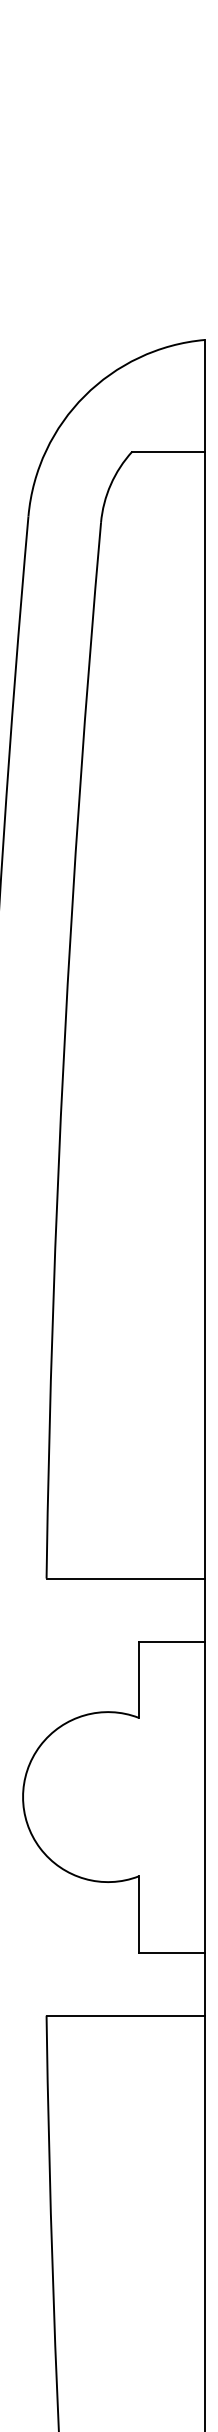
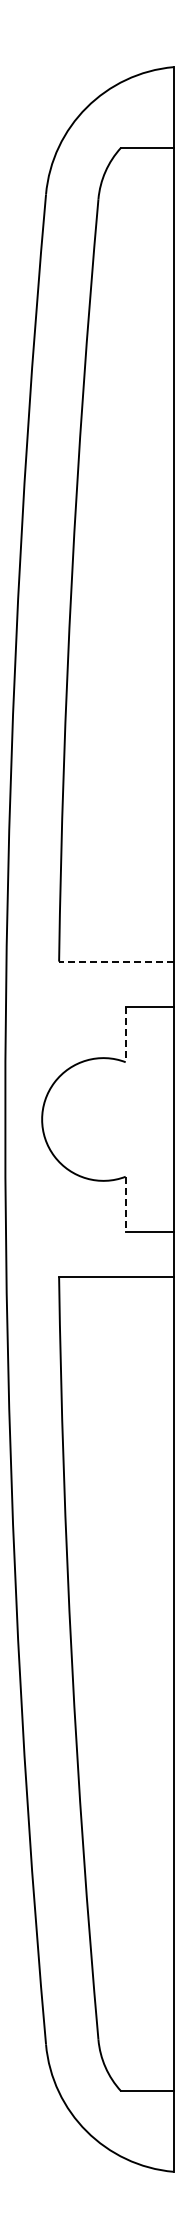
line: (124, 1578) -> (115, 961), solid -> dashed
line: (138, 1680) -> (125, 1035), solid -> dashed
line: (138, 1914) -> (125, 1204), solid -> dashed

